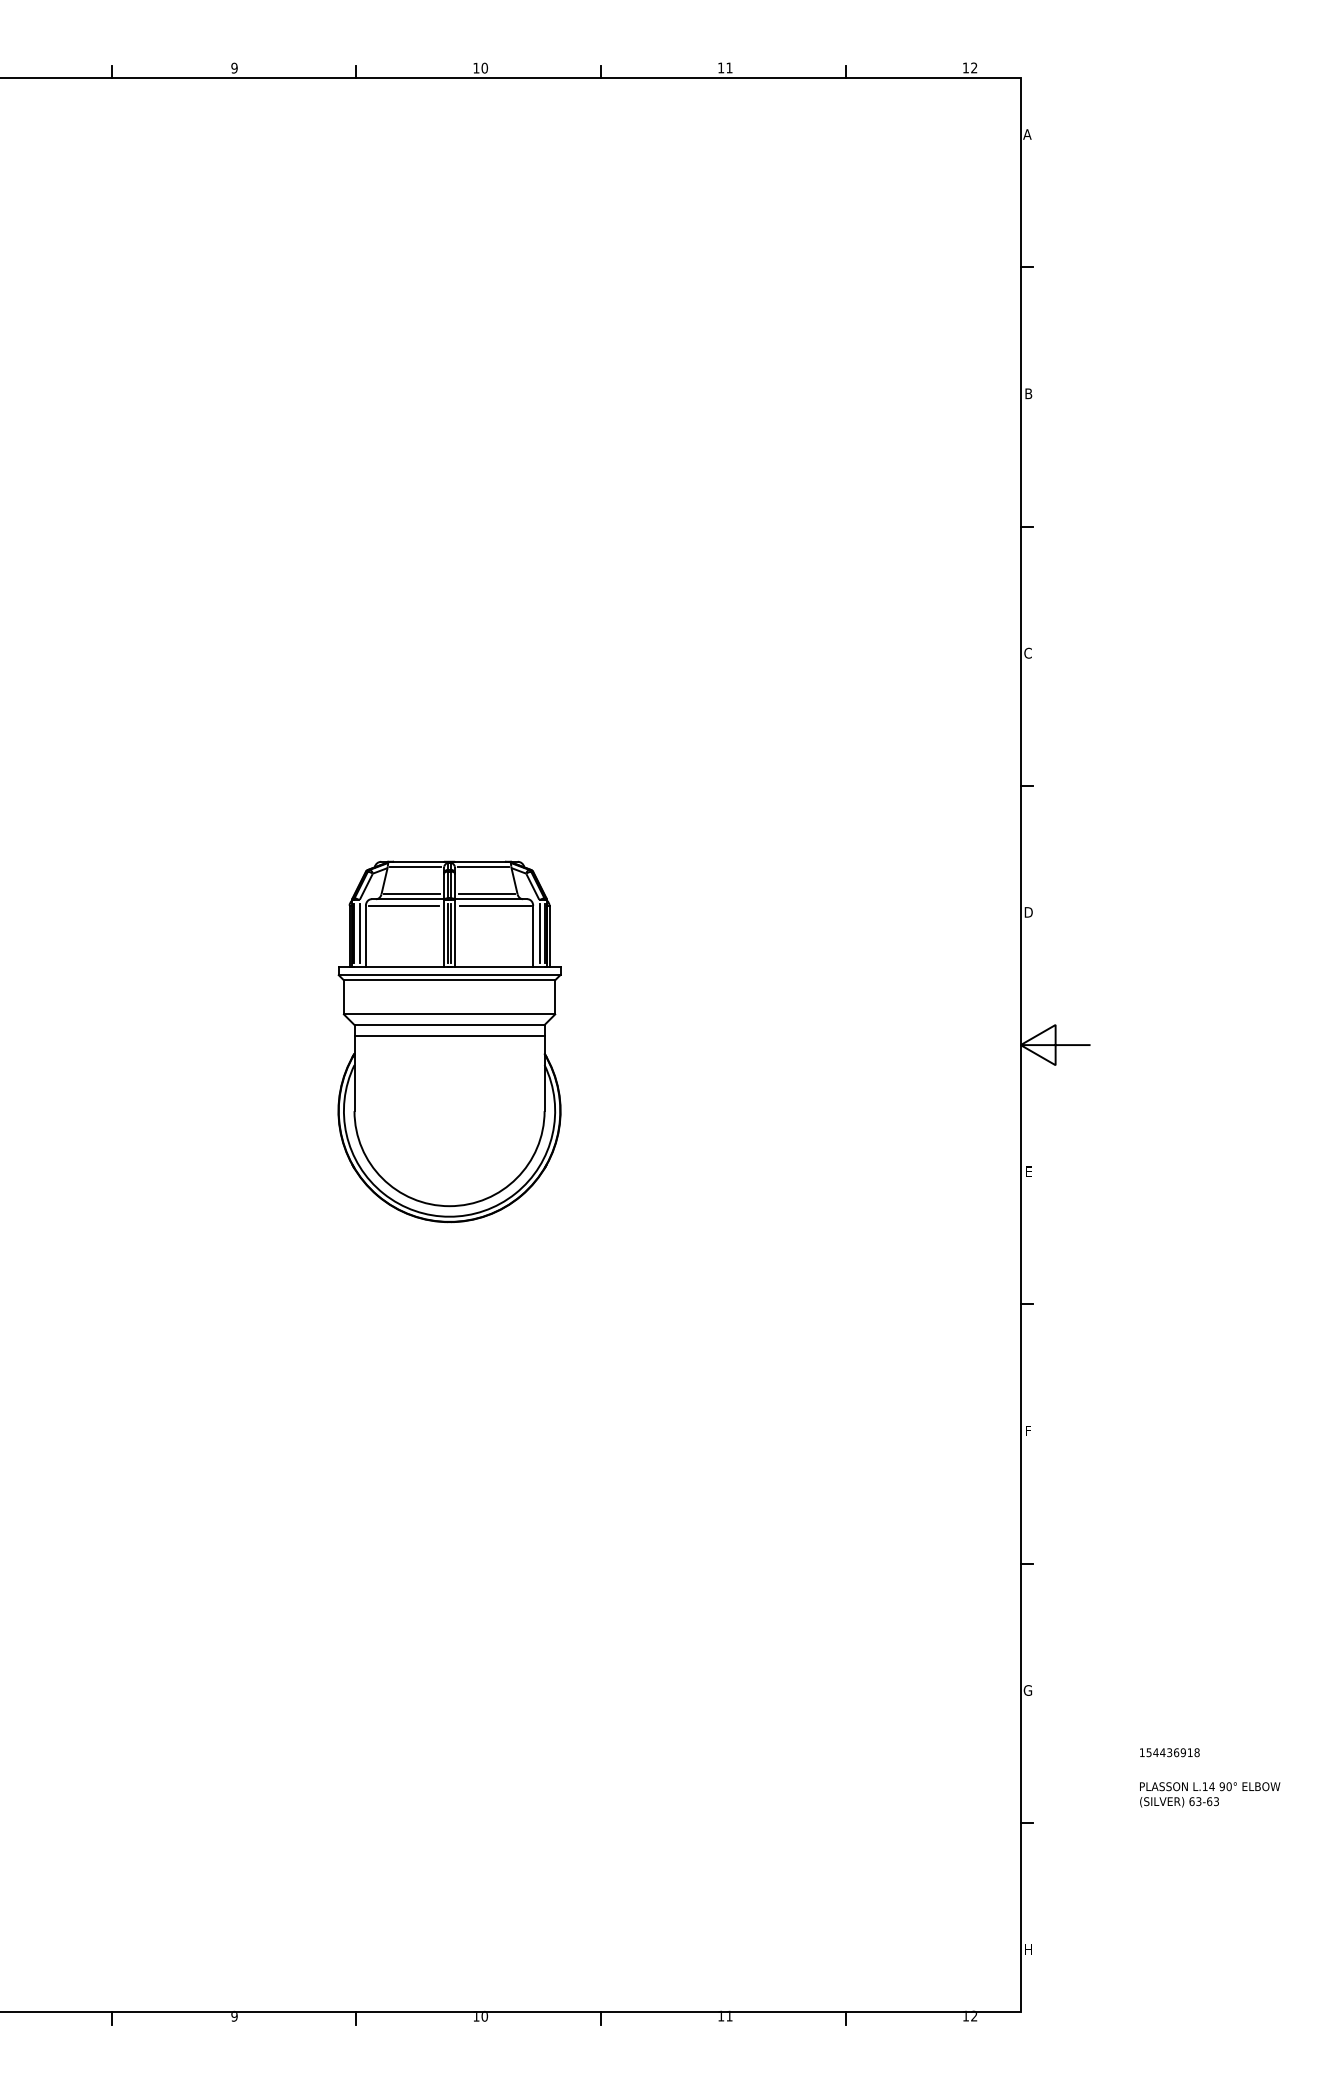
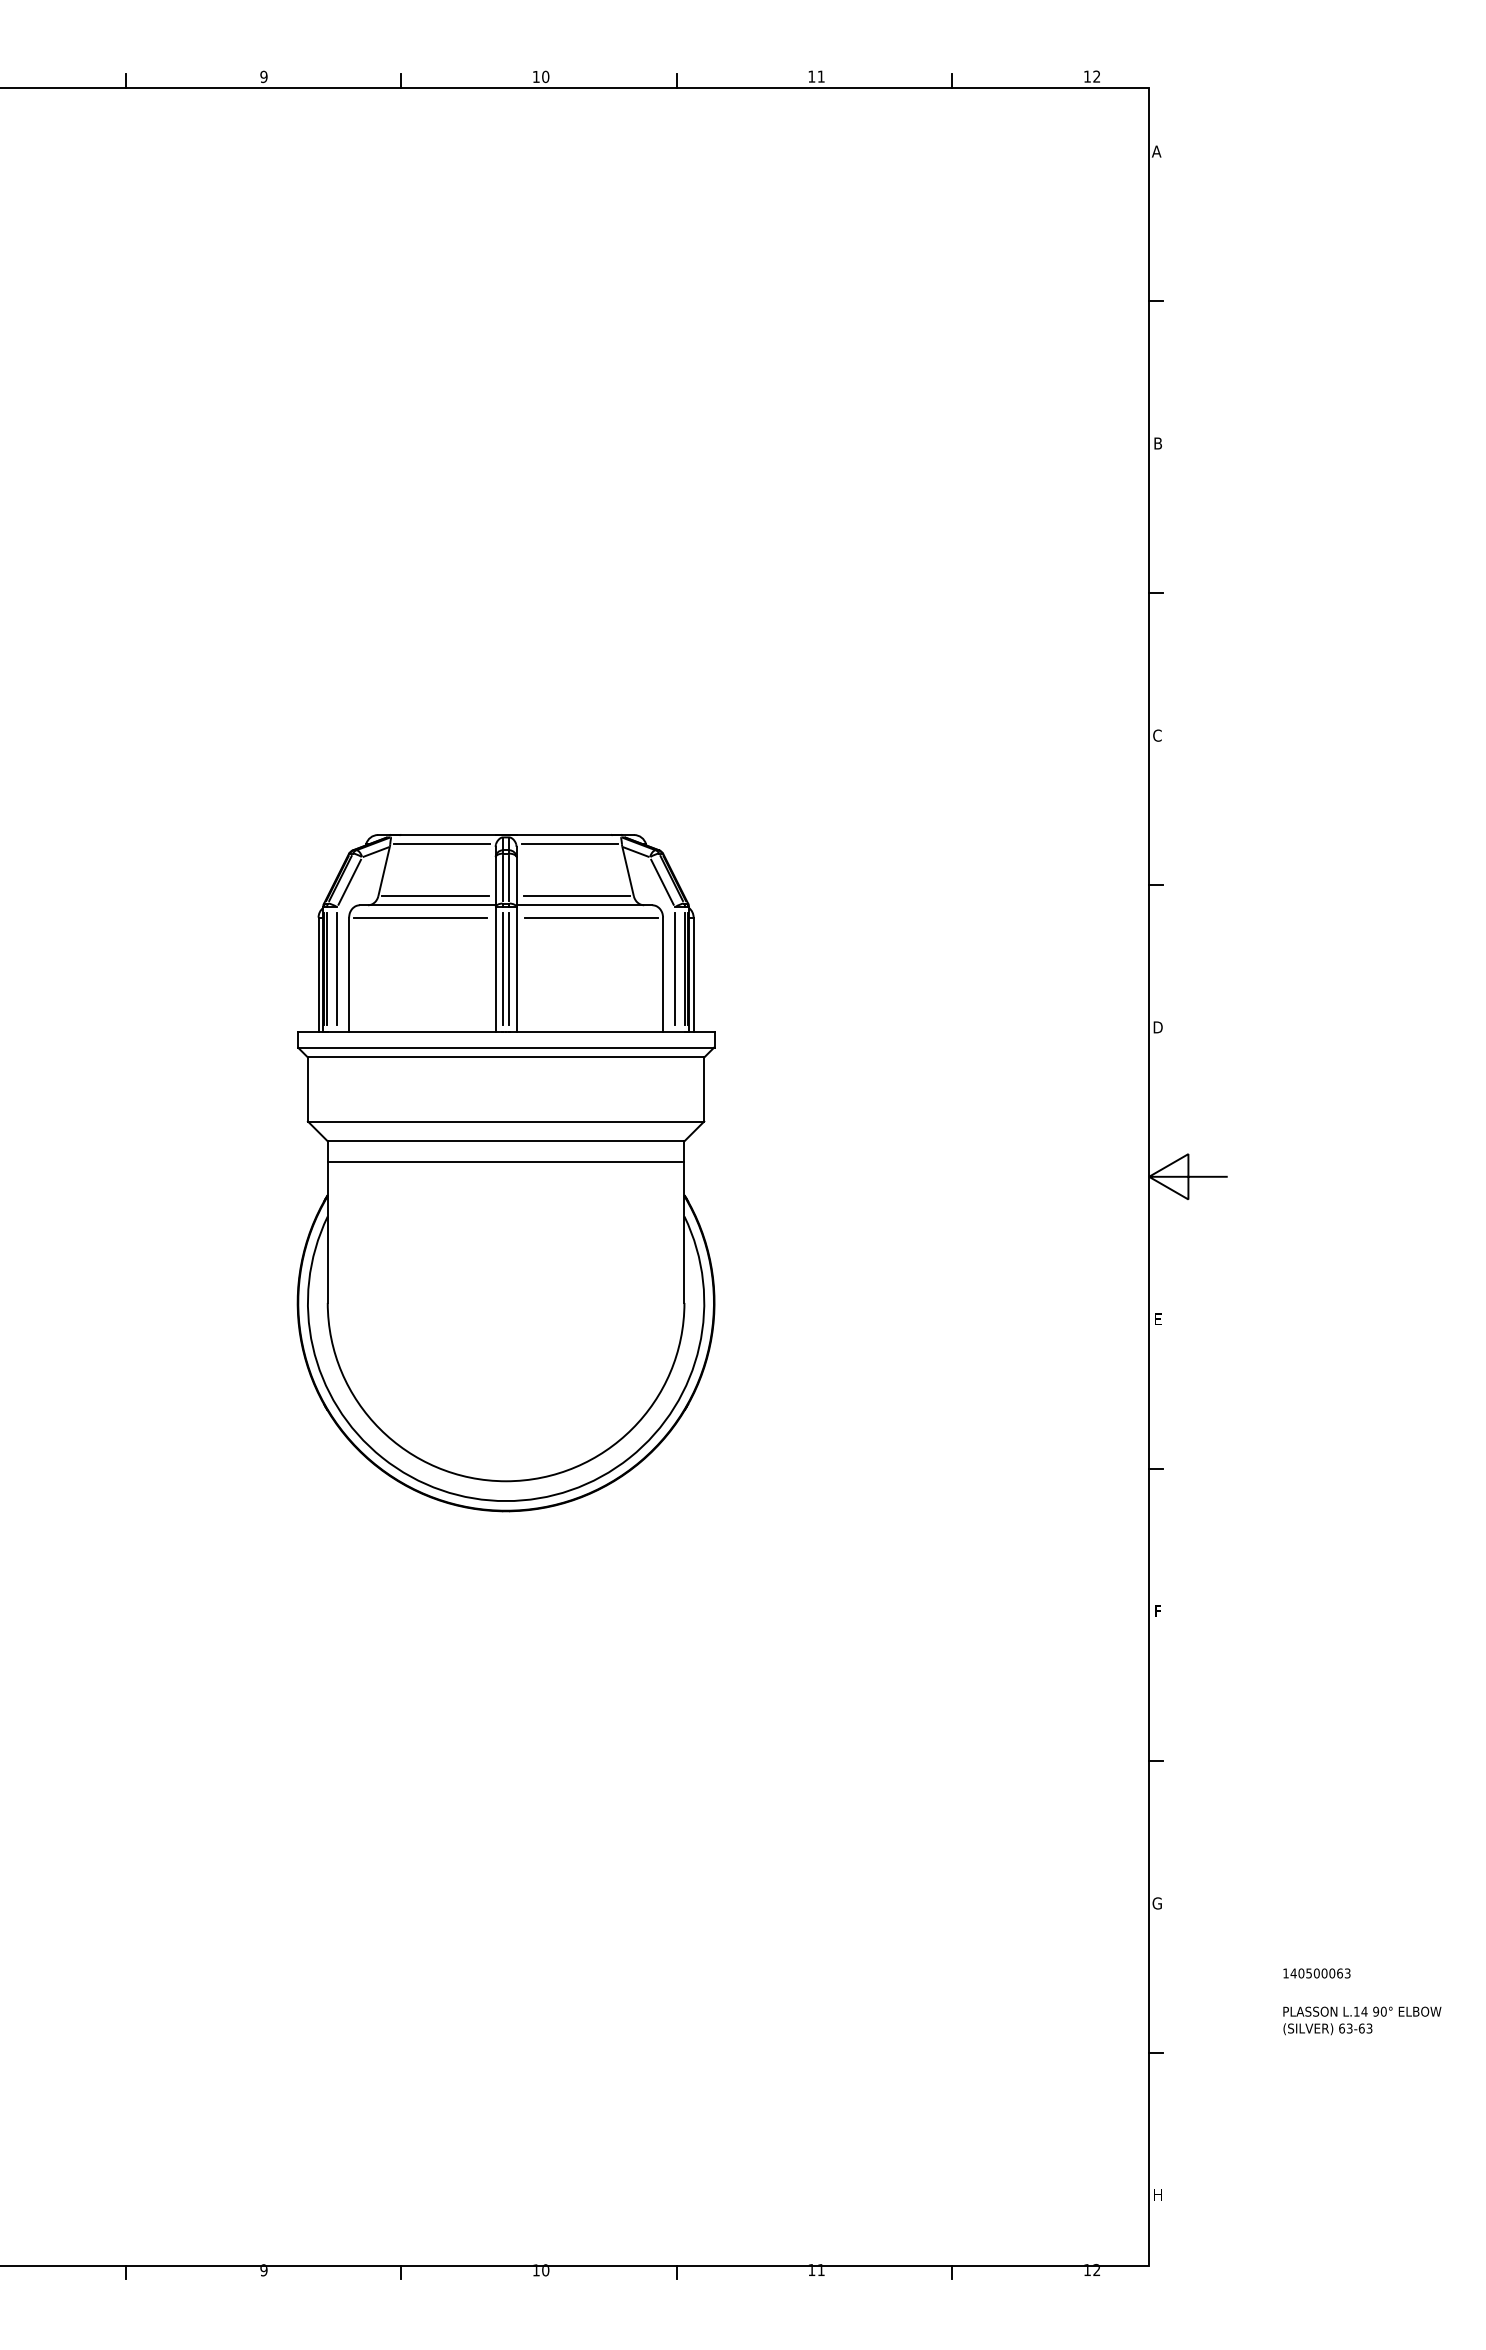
part: (449, 1042) -> (505, 1173), size x1.67
text: (1172, 1752) -> (1320, 1973), 154436918 -> 140500063

